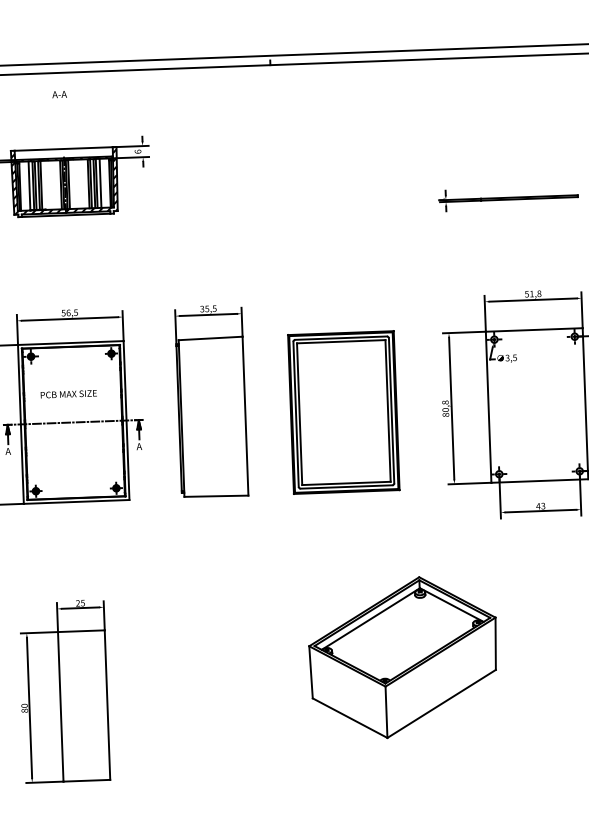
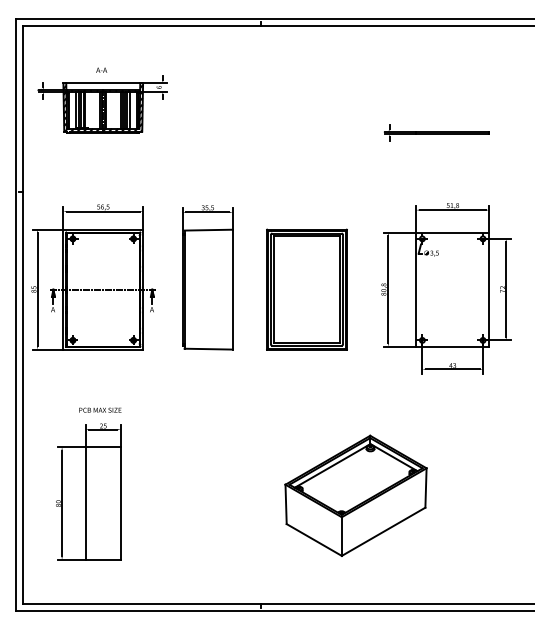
text: (59, 93) -> (101, 69), moved
text: (68, 393) -> (100, 409), moved
part: (402, 657) -> (355, 495), moved

